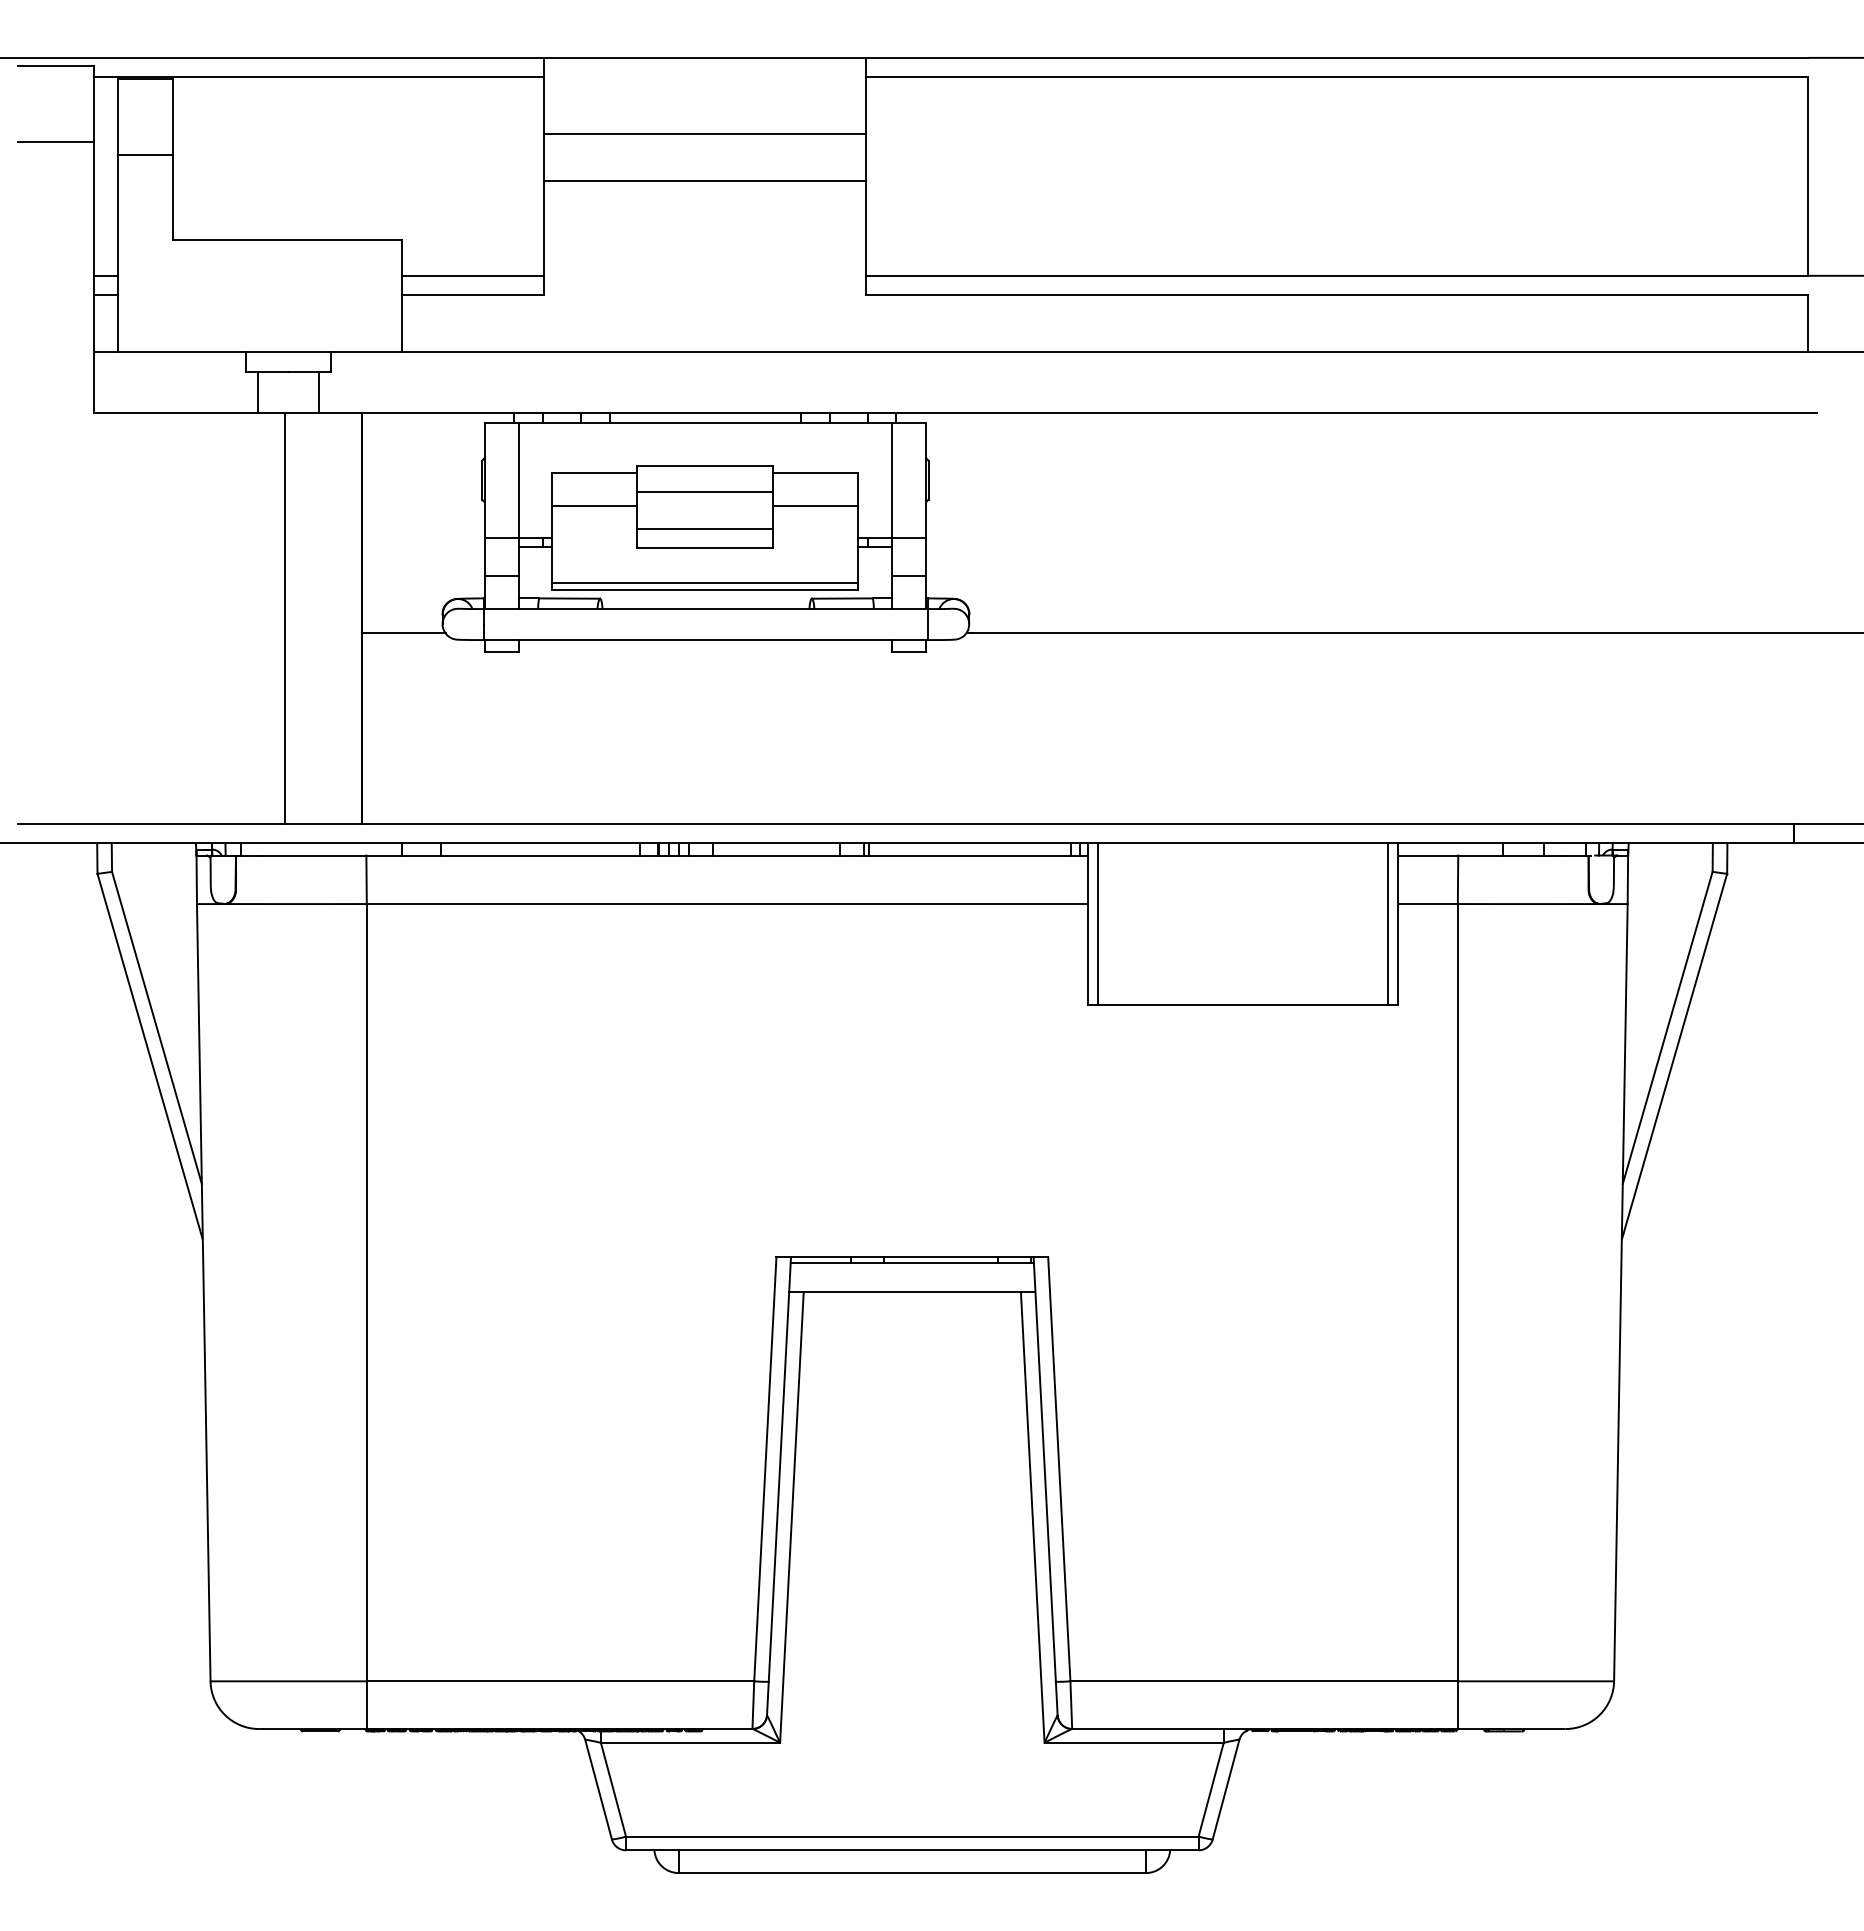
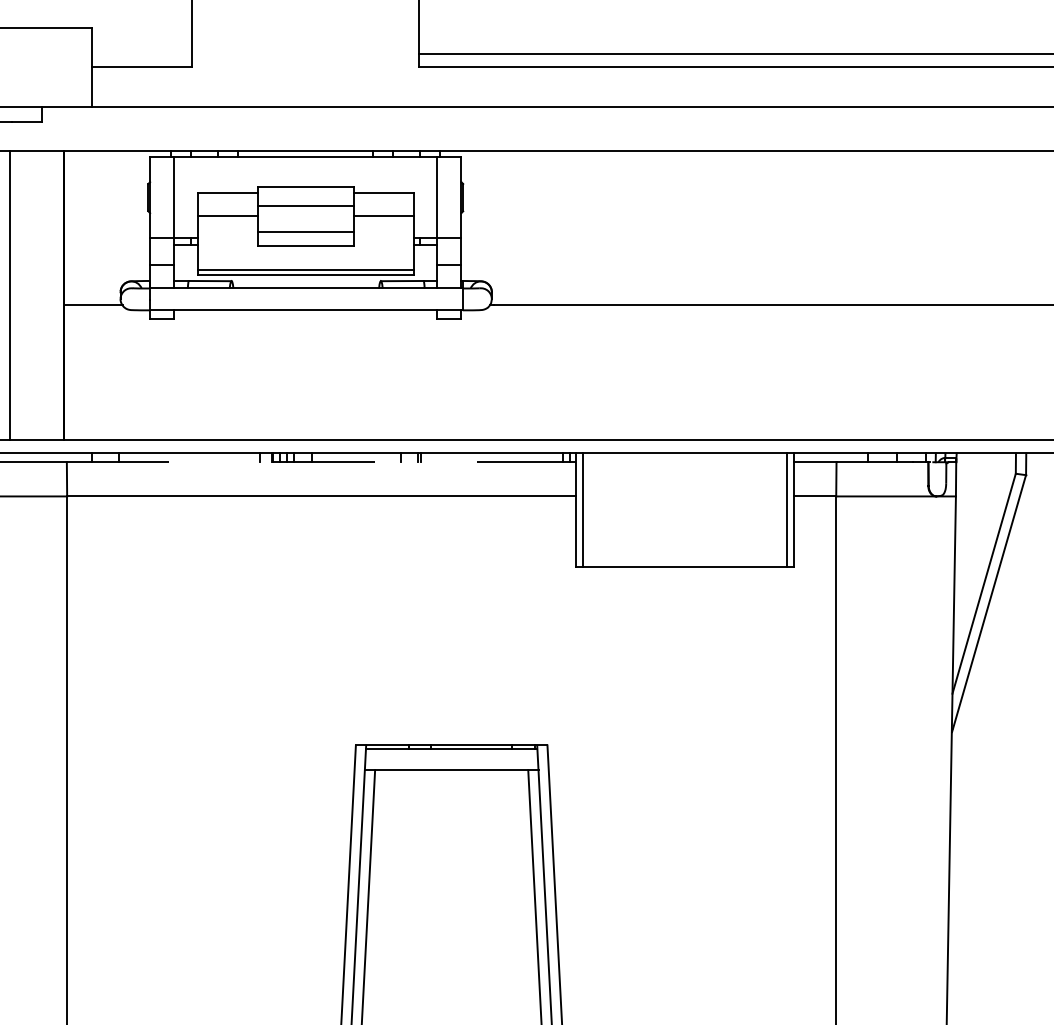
line: (473, 275) -> (142, 53), removed
line: (318, 392) -> (33, 135), removed
line: (727, 855) -> (321, 462), solid -> dashed

